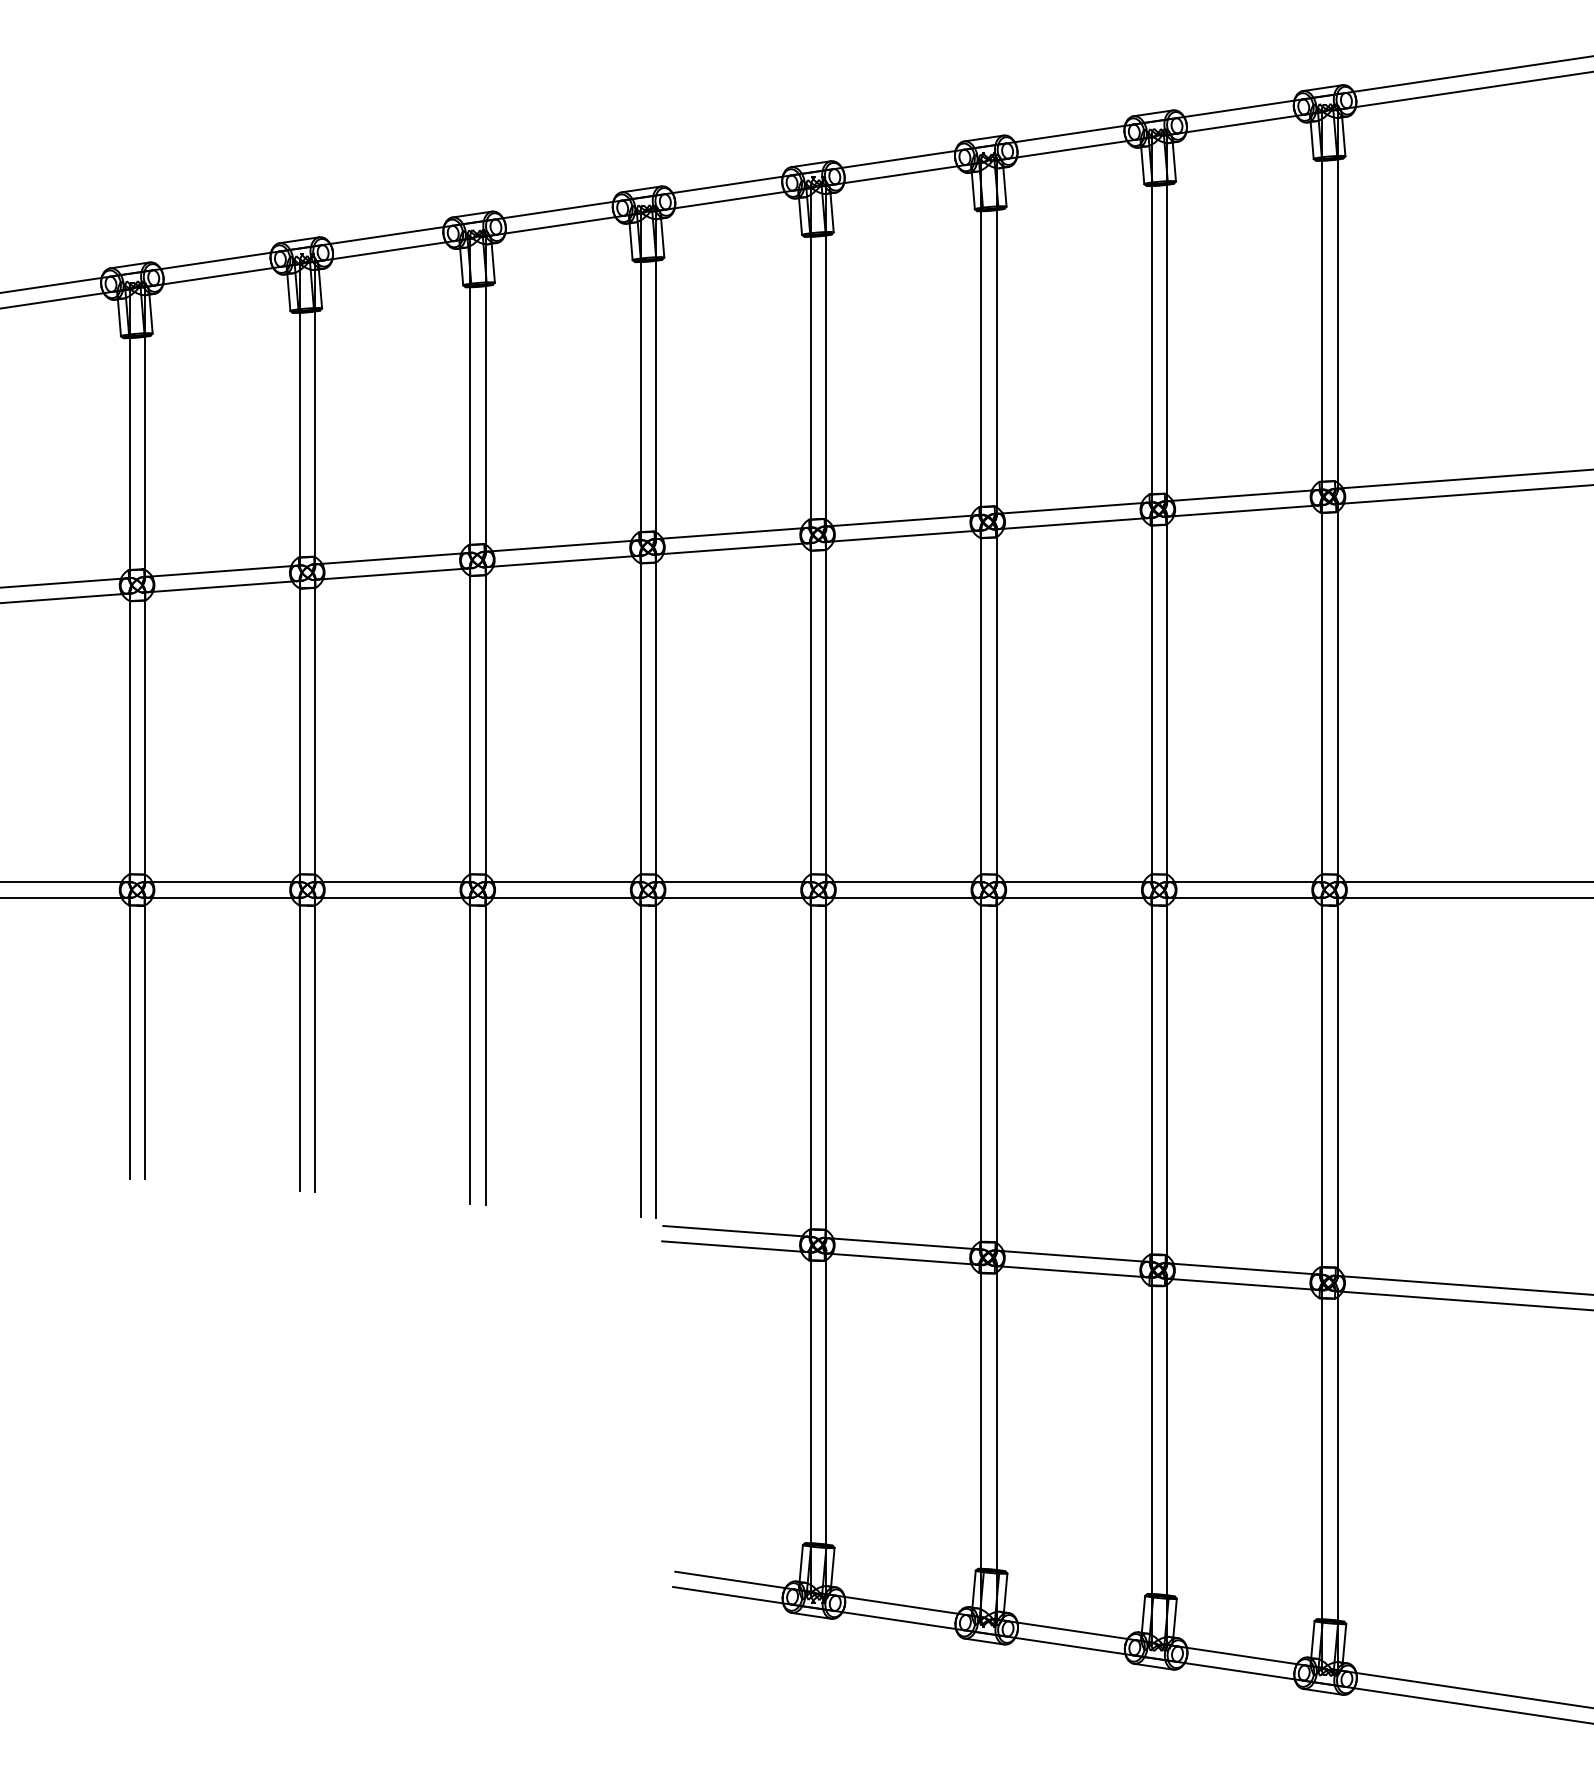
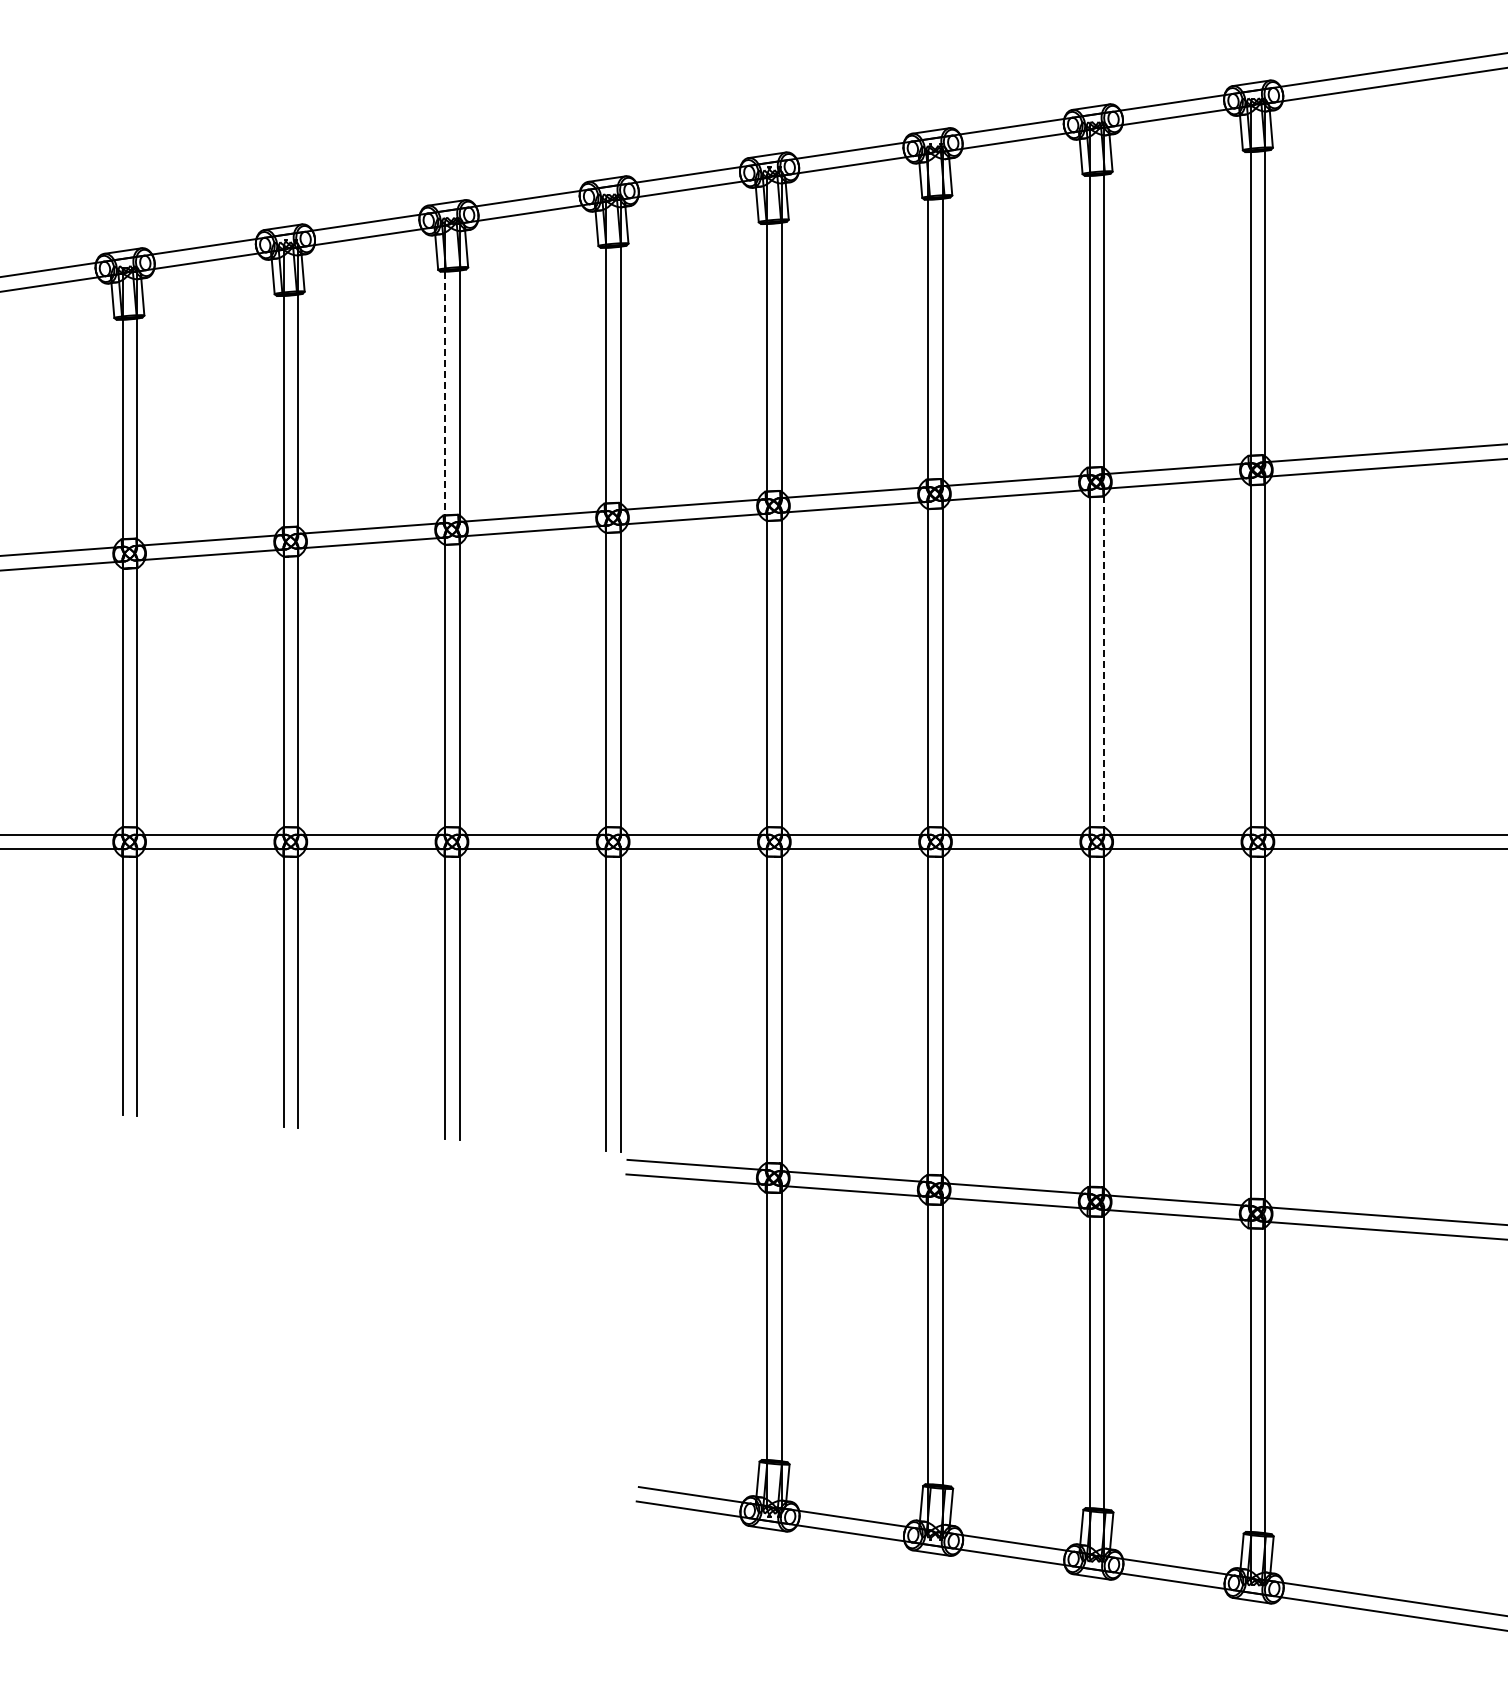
line: (469, 415) -> (444, 393), solid -> dashed
line: (1167, 699) -> (1104, 661), solid -> dashed

